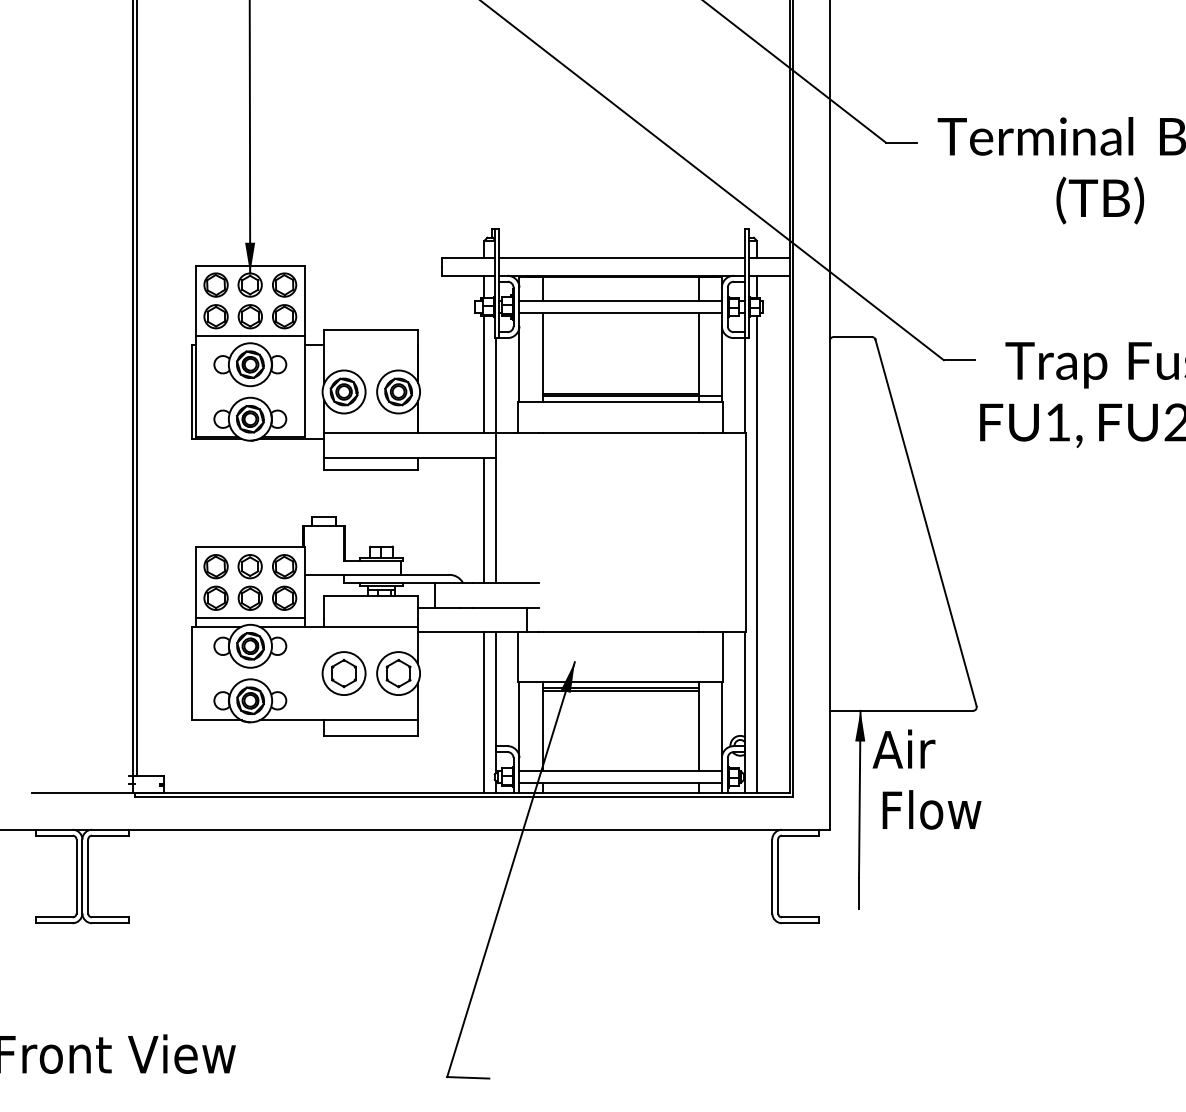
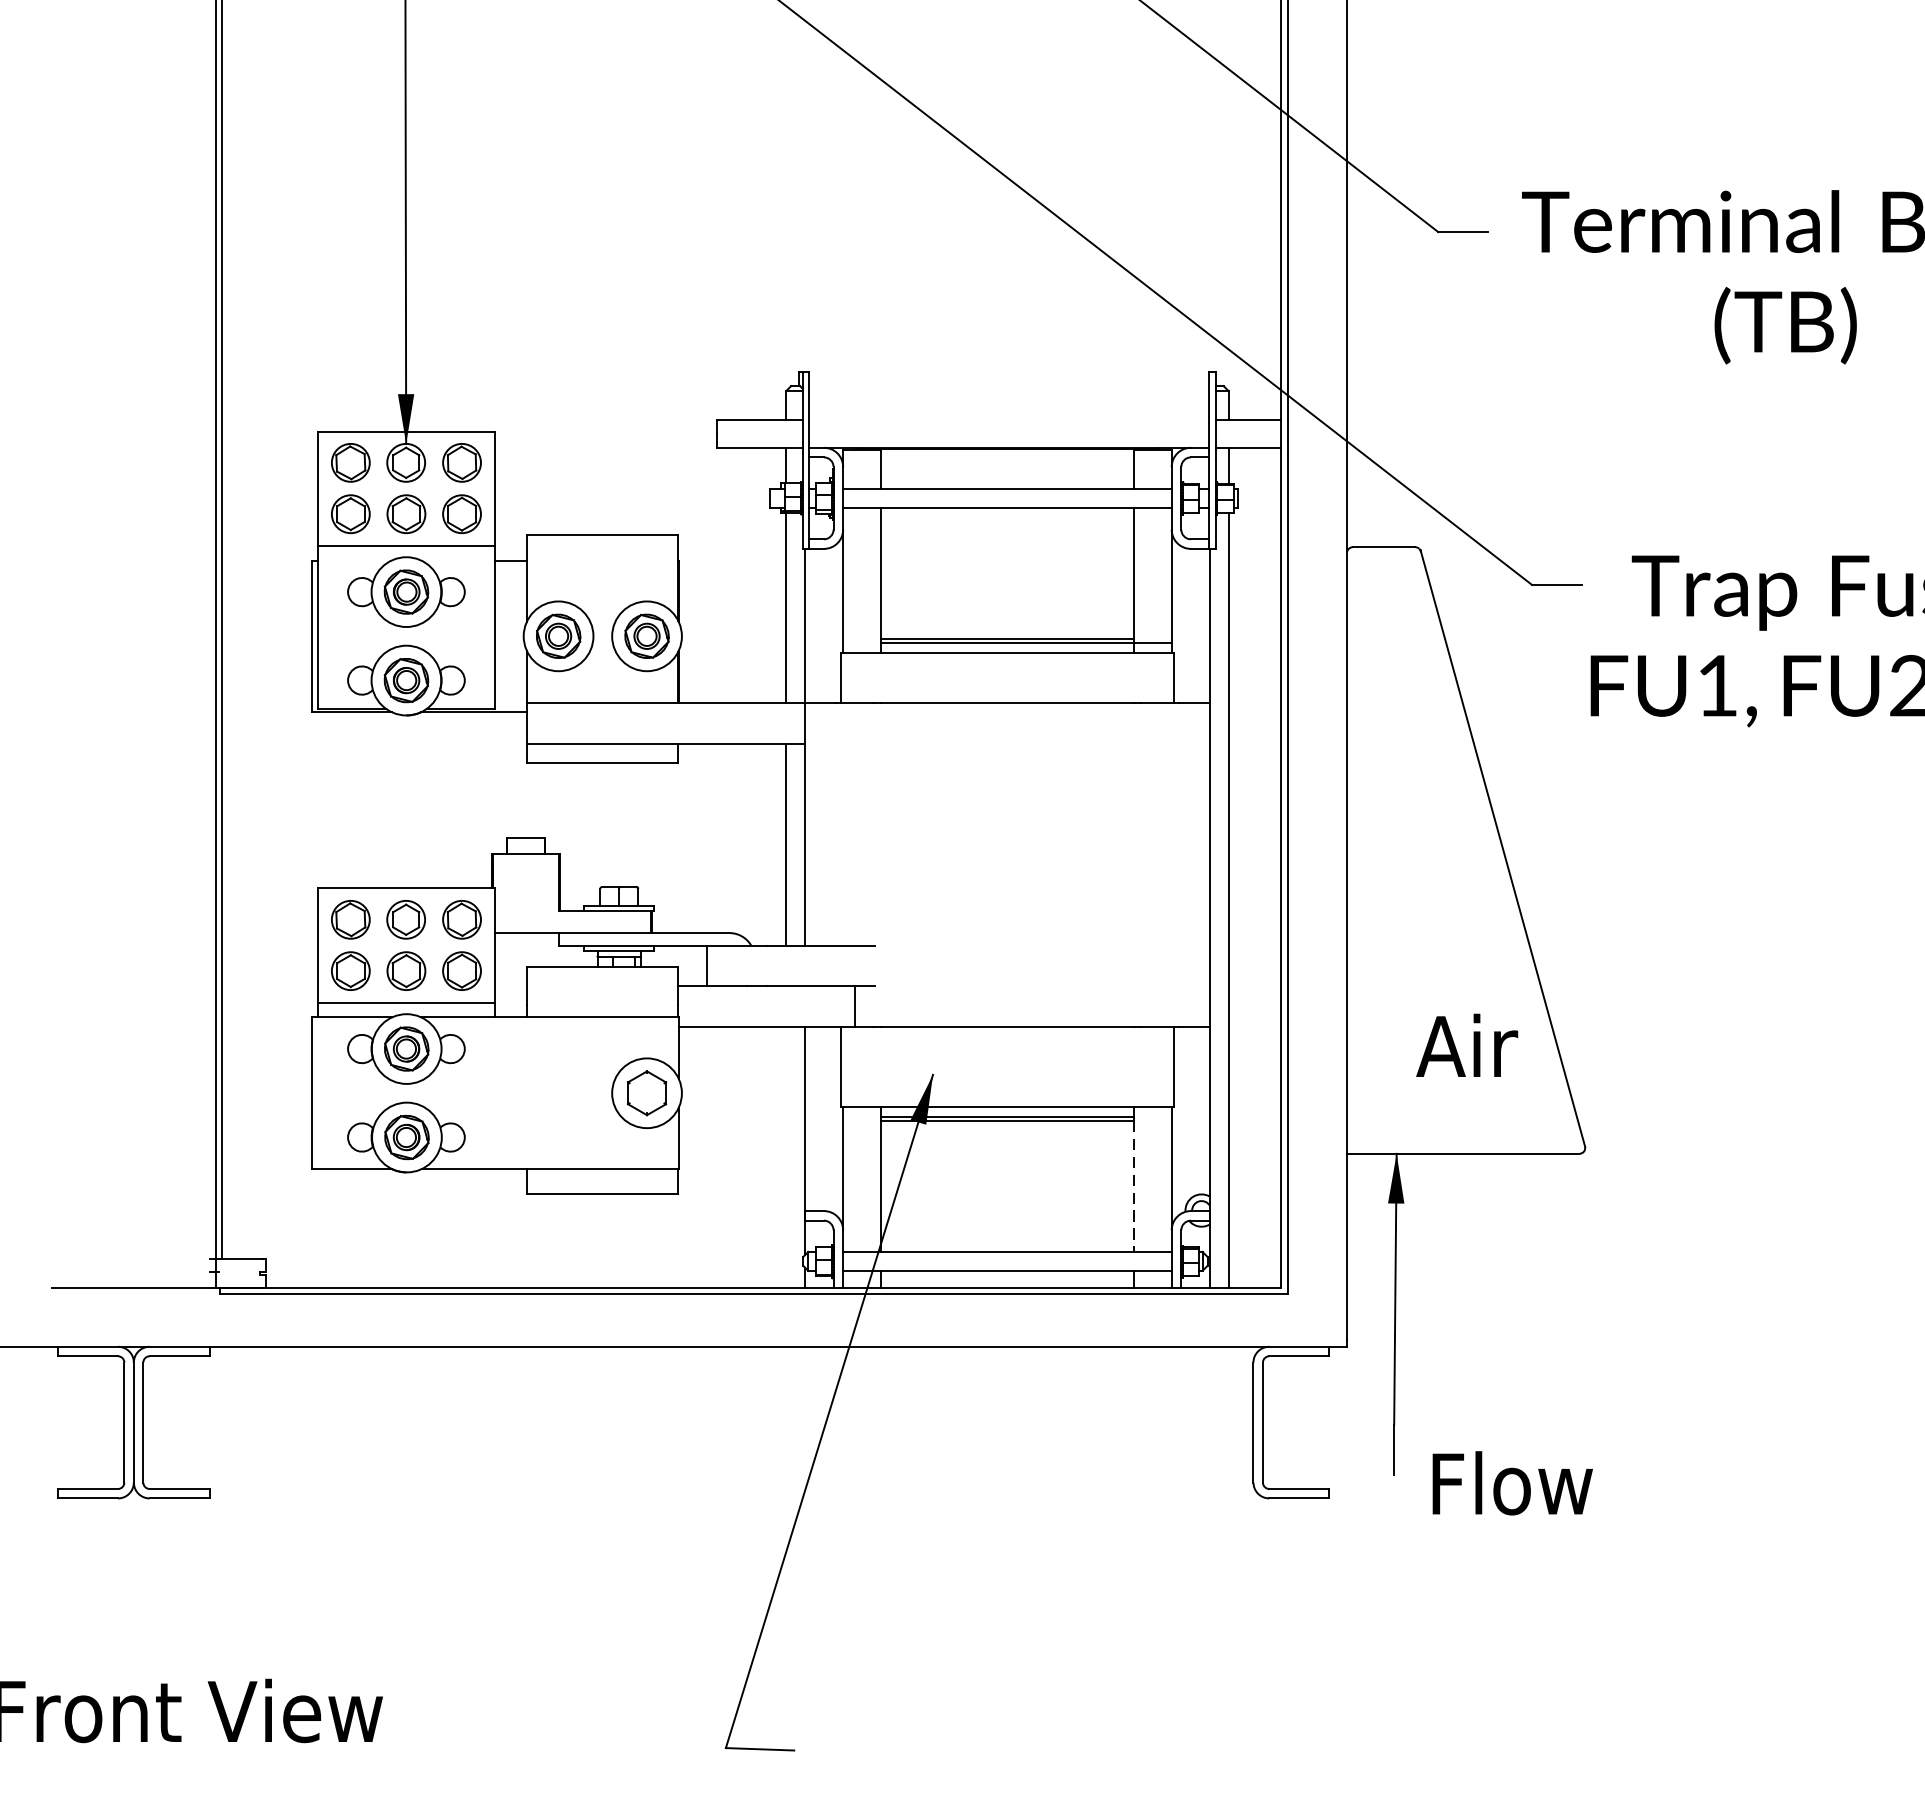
line: (621, 258) -> (1008, 419), removed
part: (343, 673) -> (557, 1093), removed
line: (484, 712) -> (786, 1156), removed
line: (698, 731) -> (1133, 1187), solid -> dashed
text: (903, 748) -> (1466, 1044), moved
text: (931, 809) -> (1511, 1482), moved

